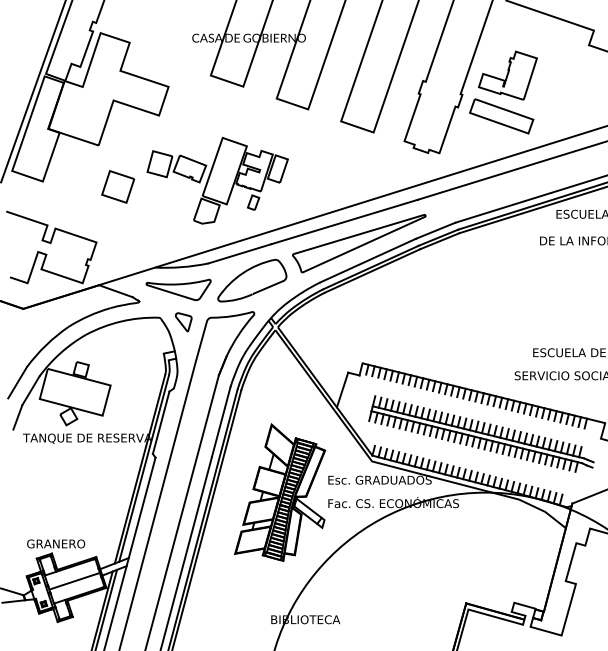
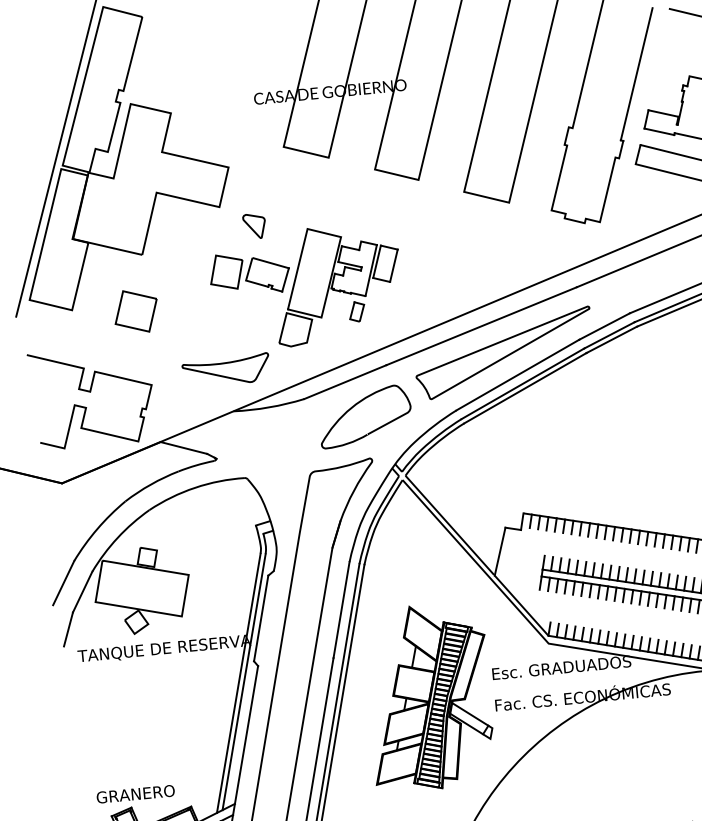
part: (117, 186) -> (135, 310), moved
part: (178, 289) -> (225, 370), moved
part: (183, 322) -> (254, 226), moved

